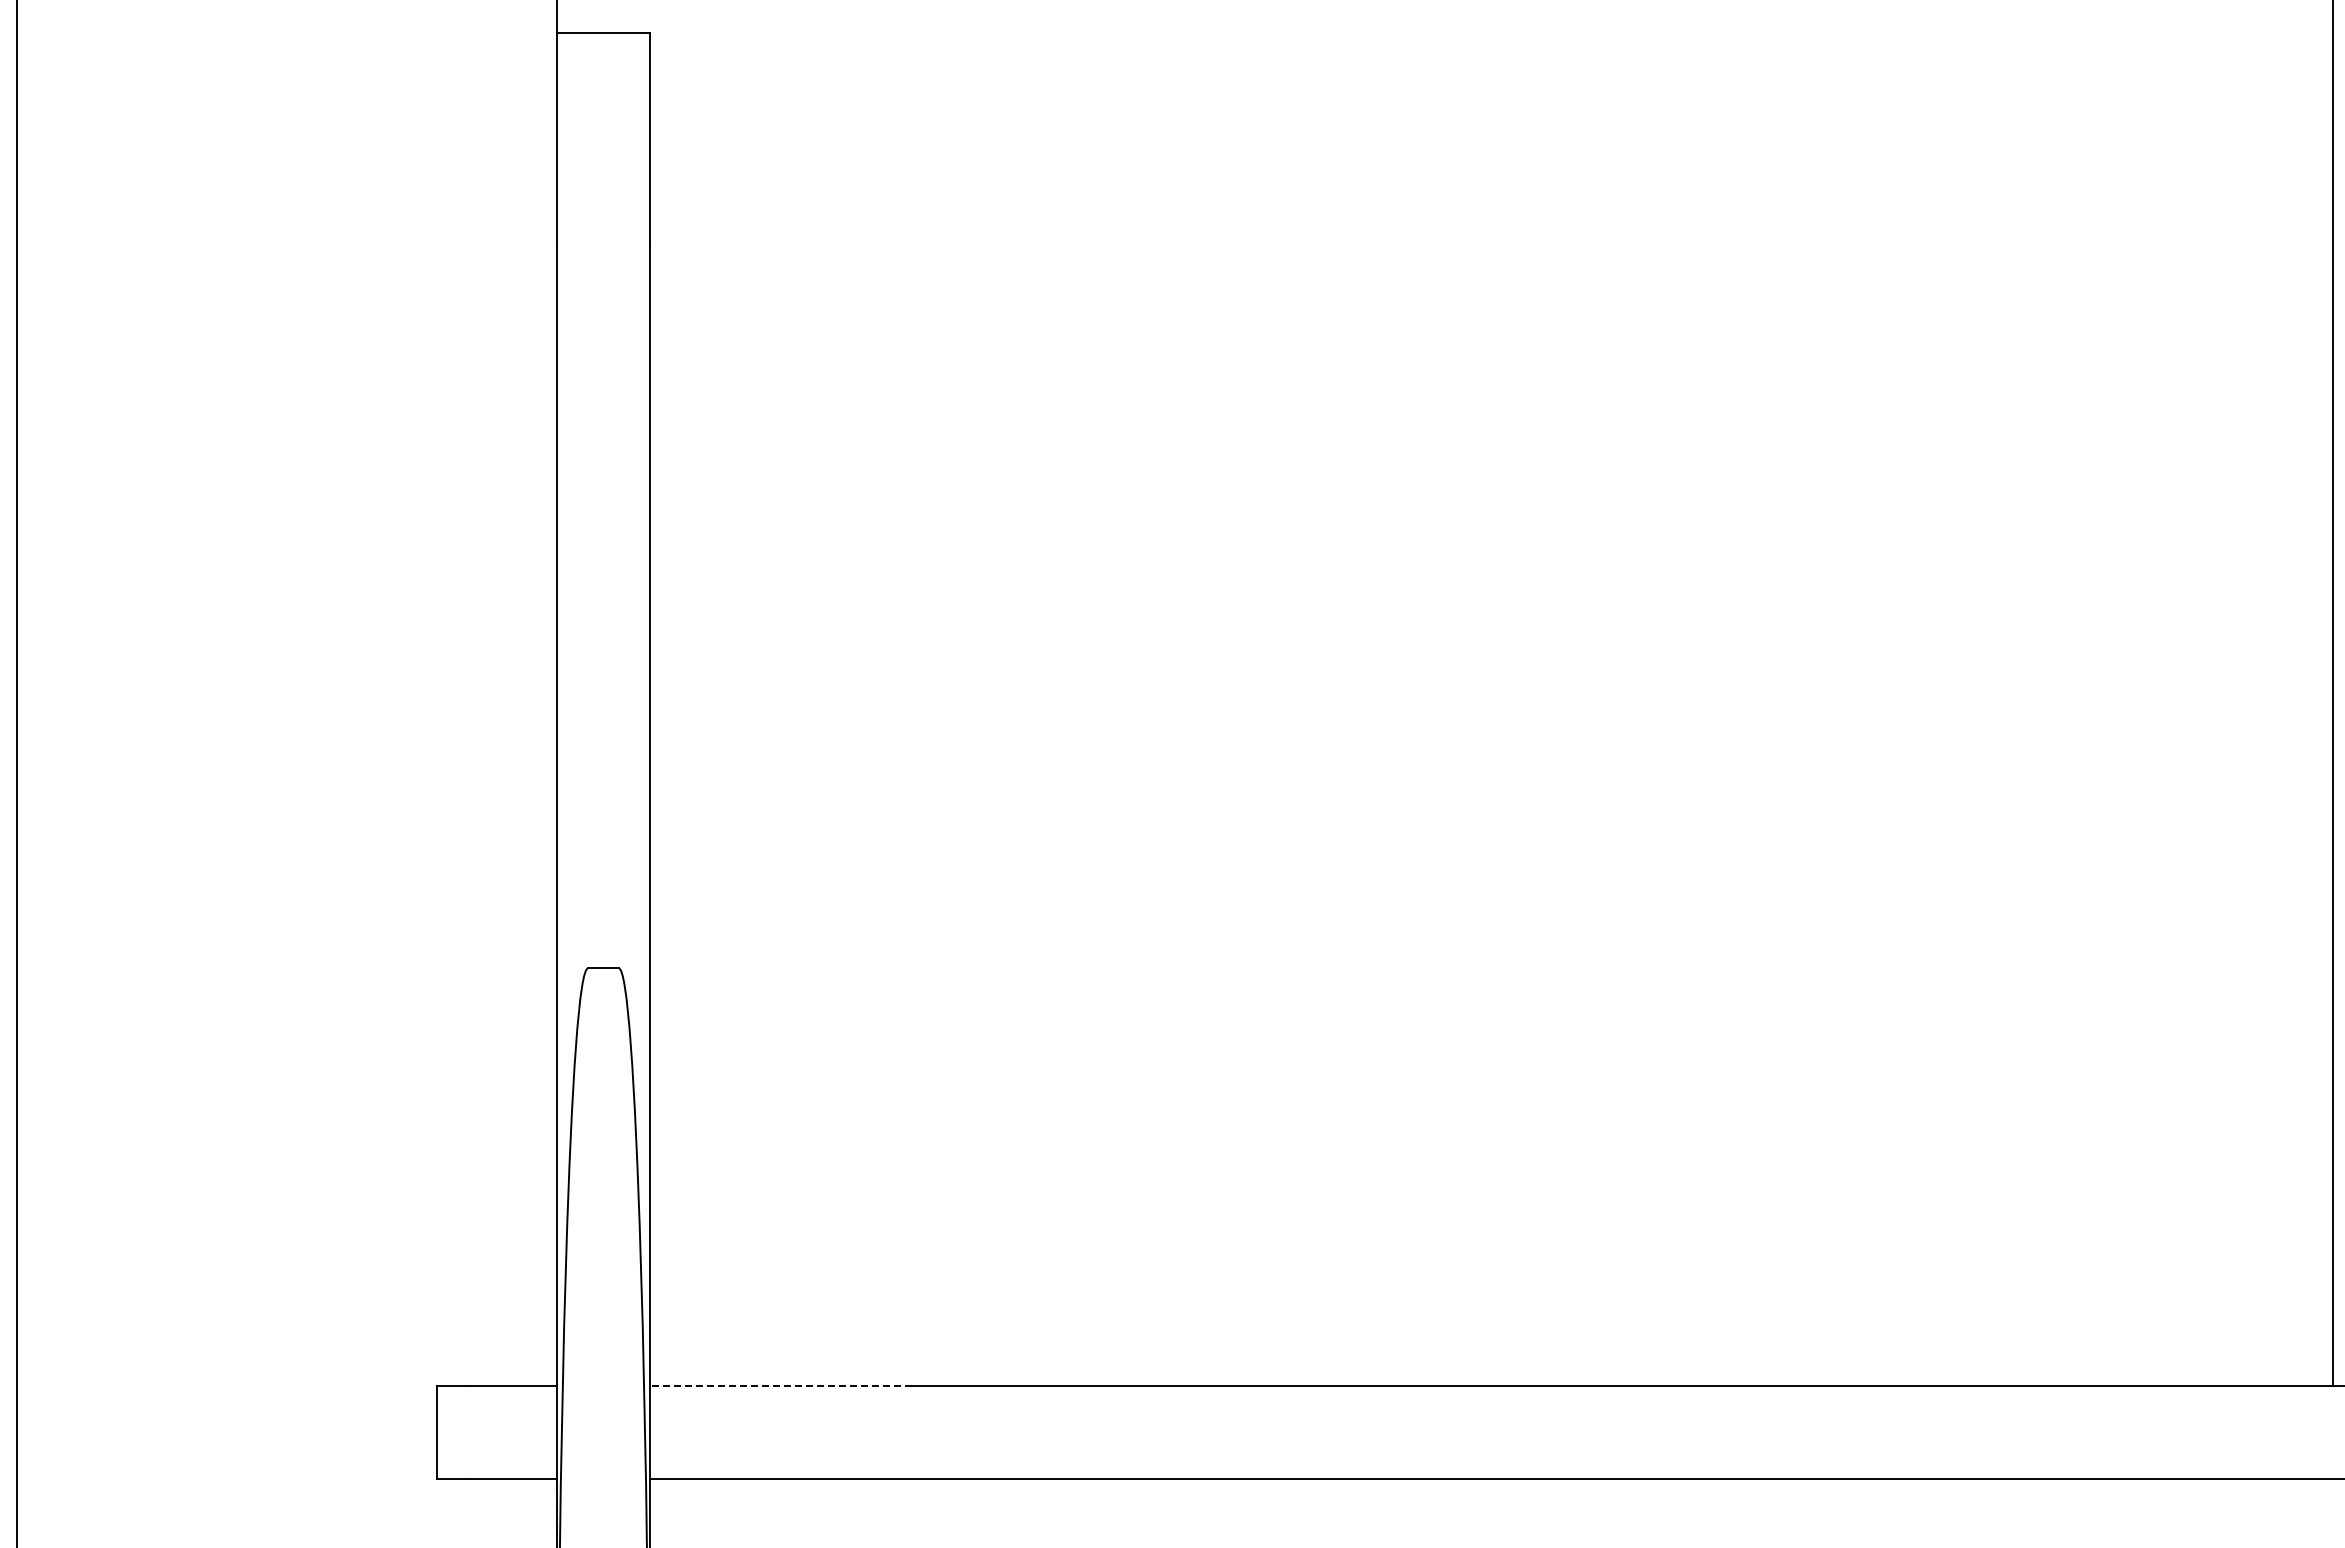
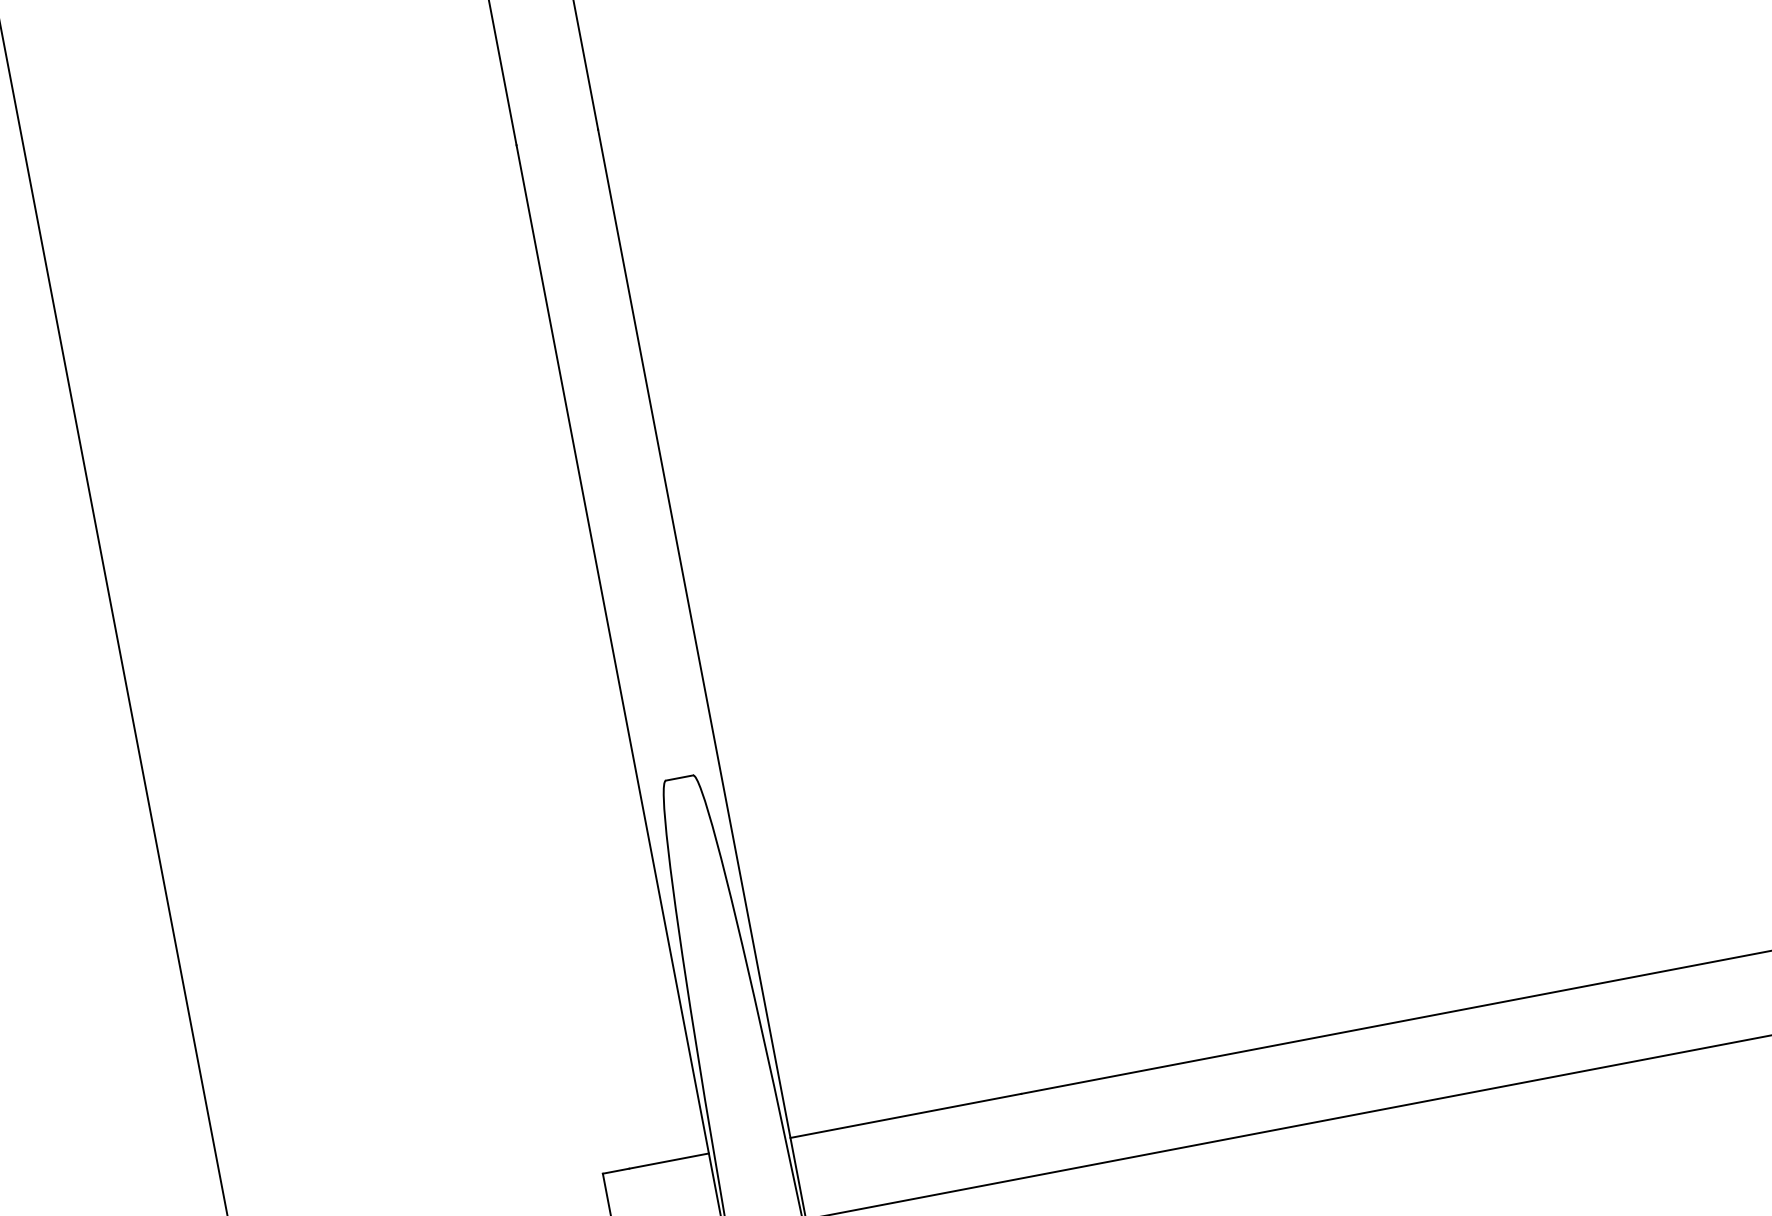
line: (780, 1386) -> (905, 1116), dashed -> solid

